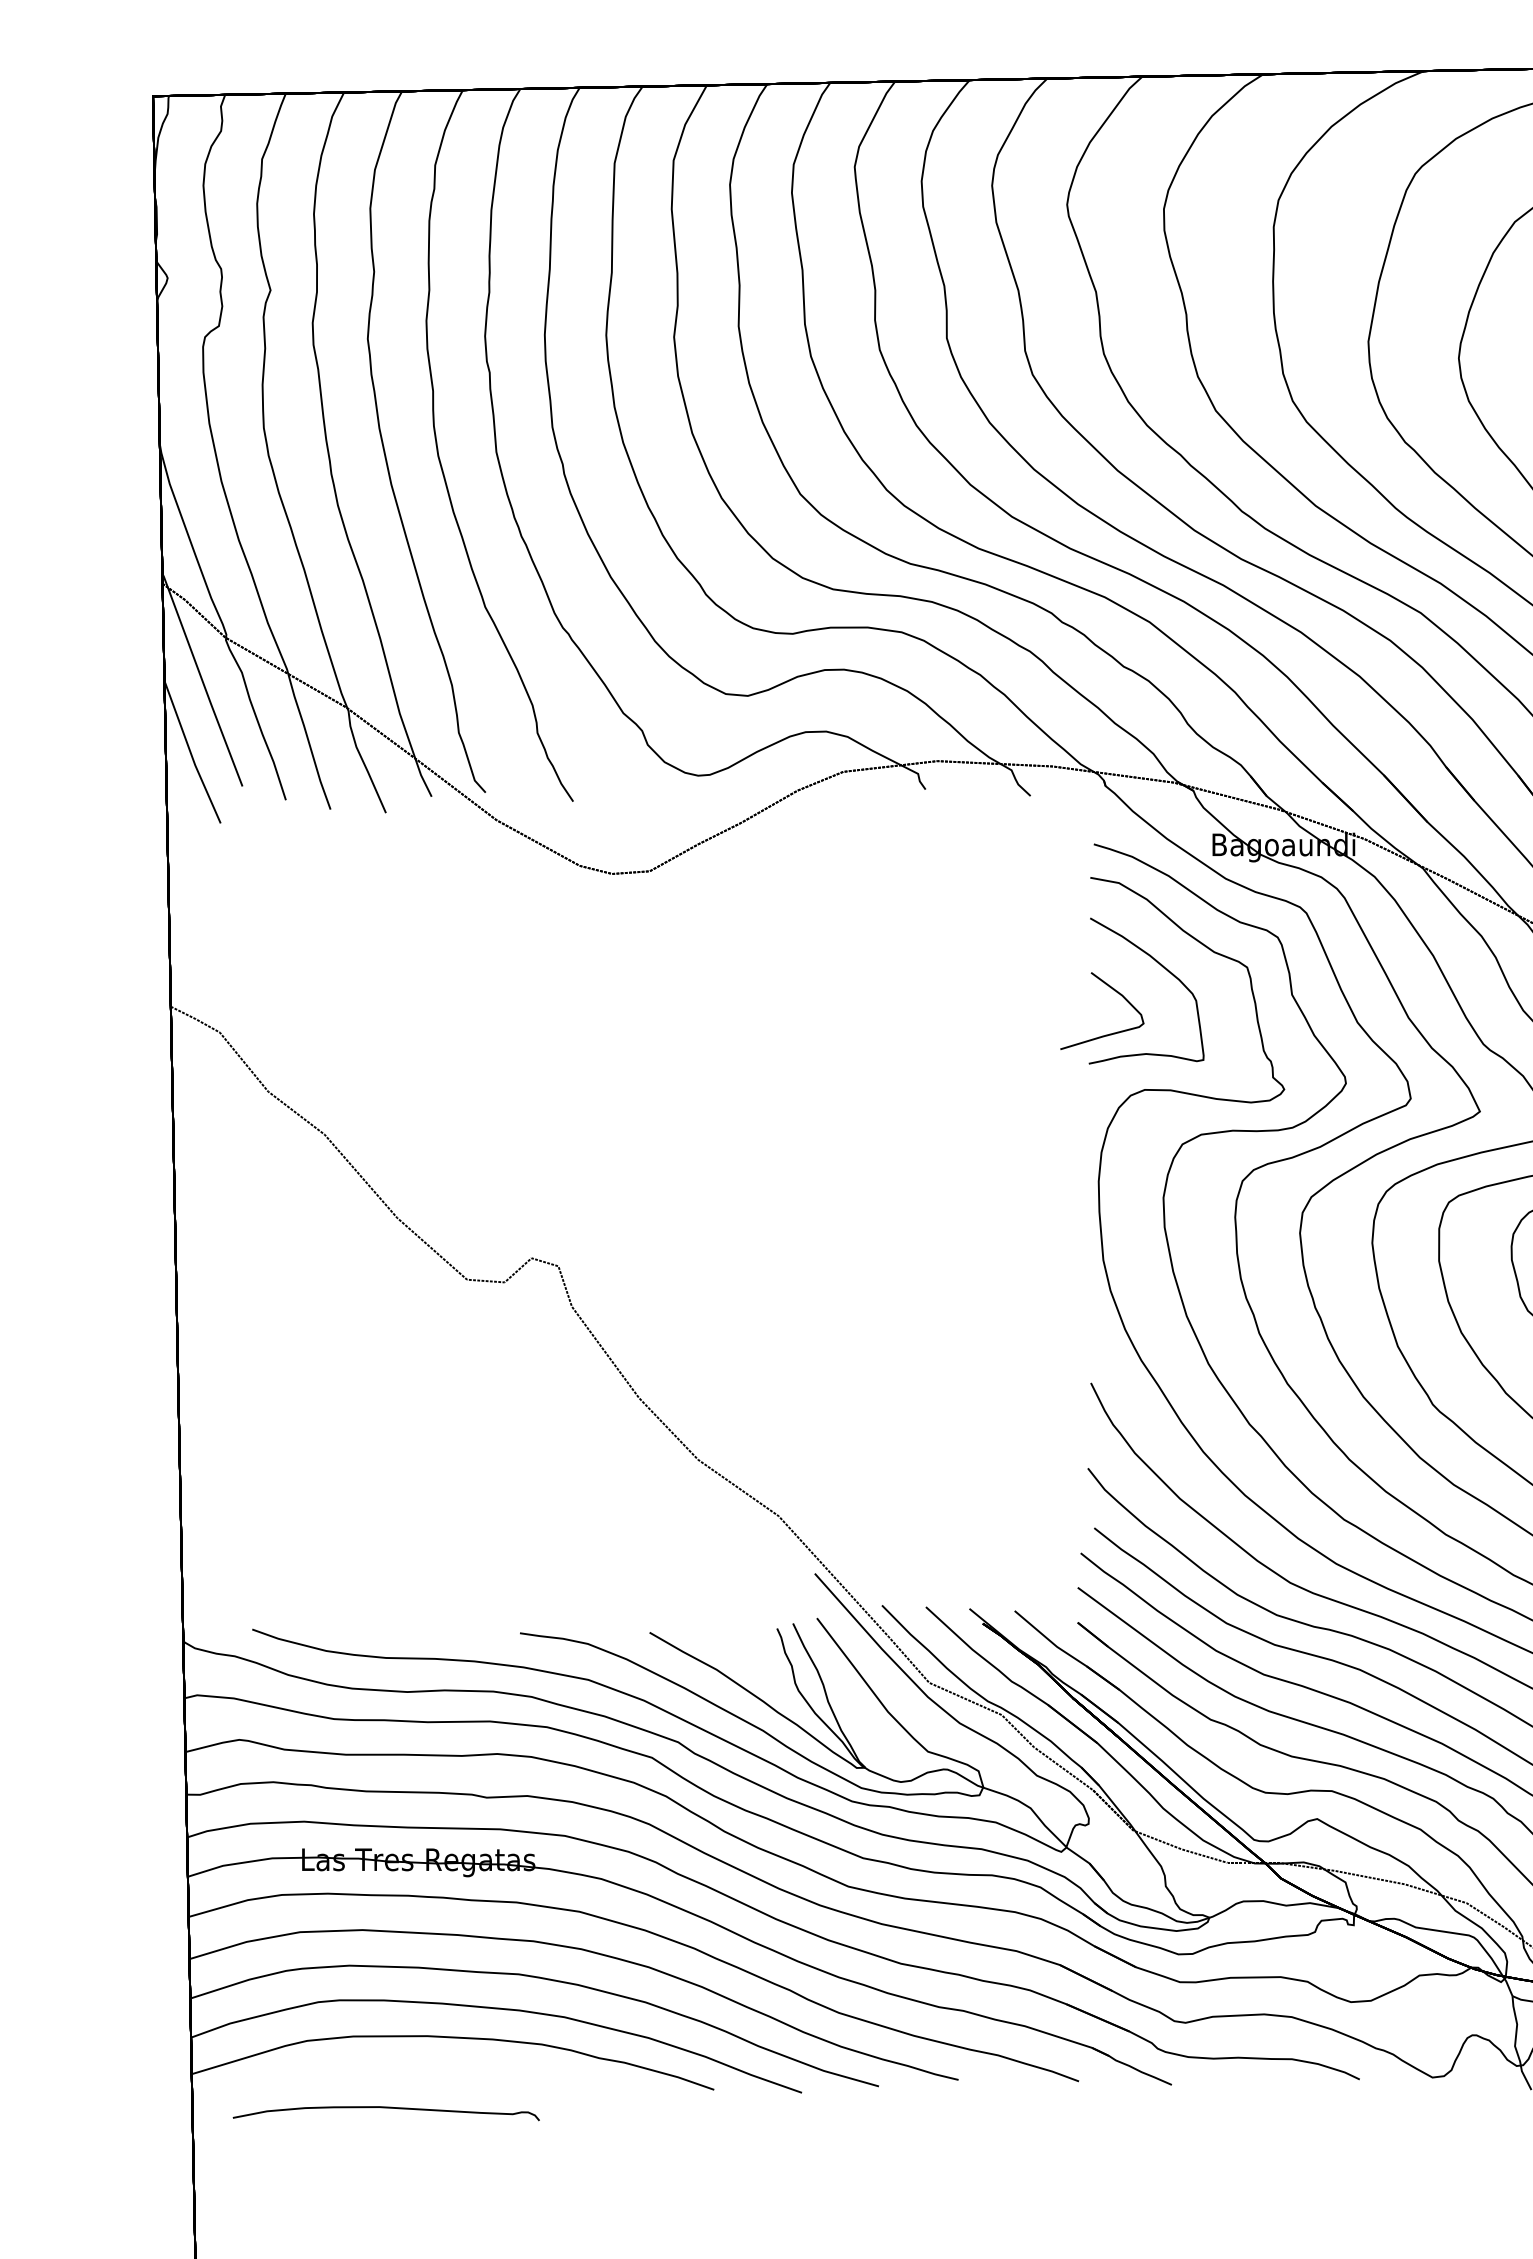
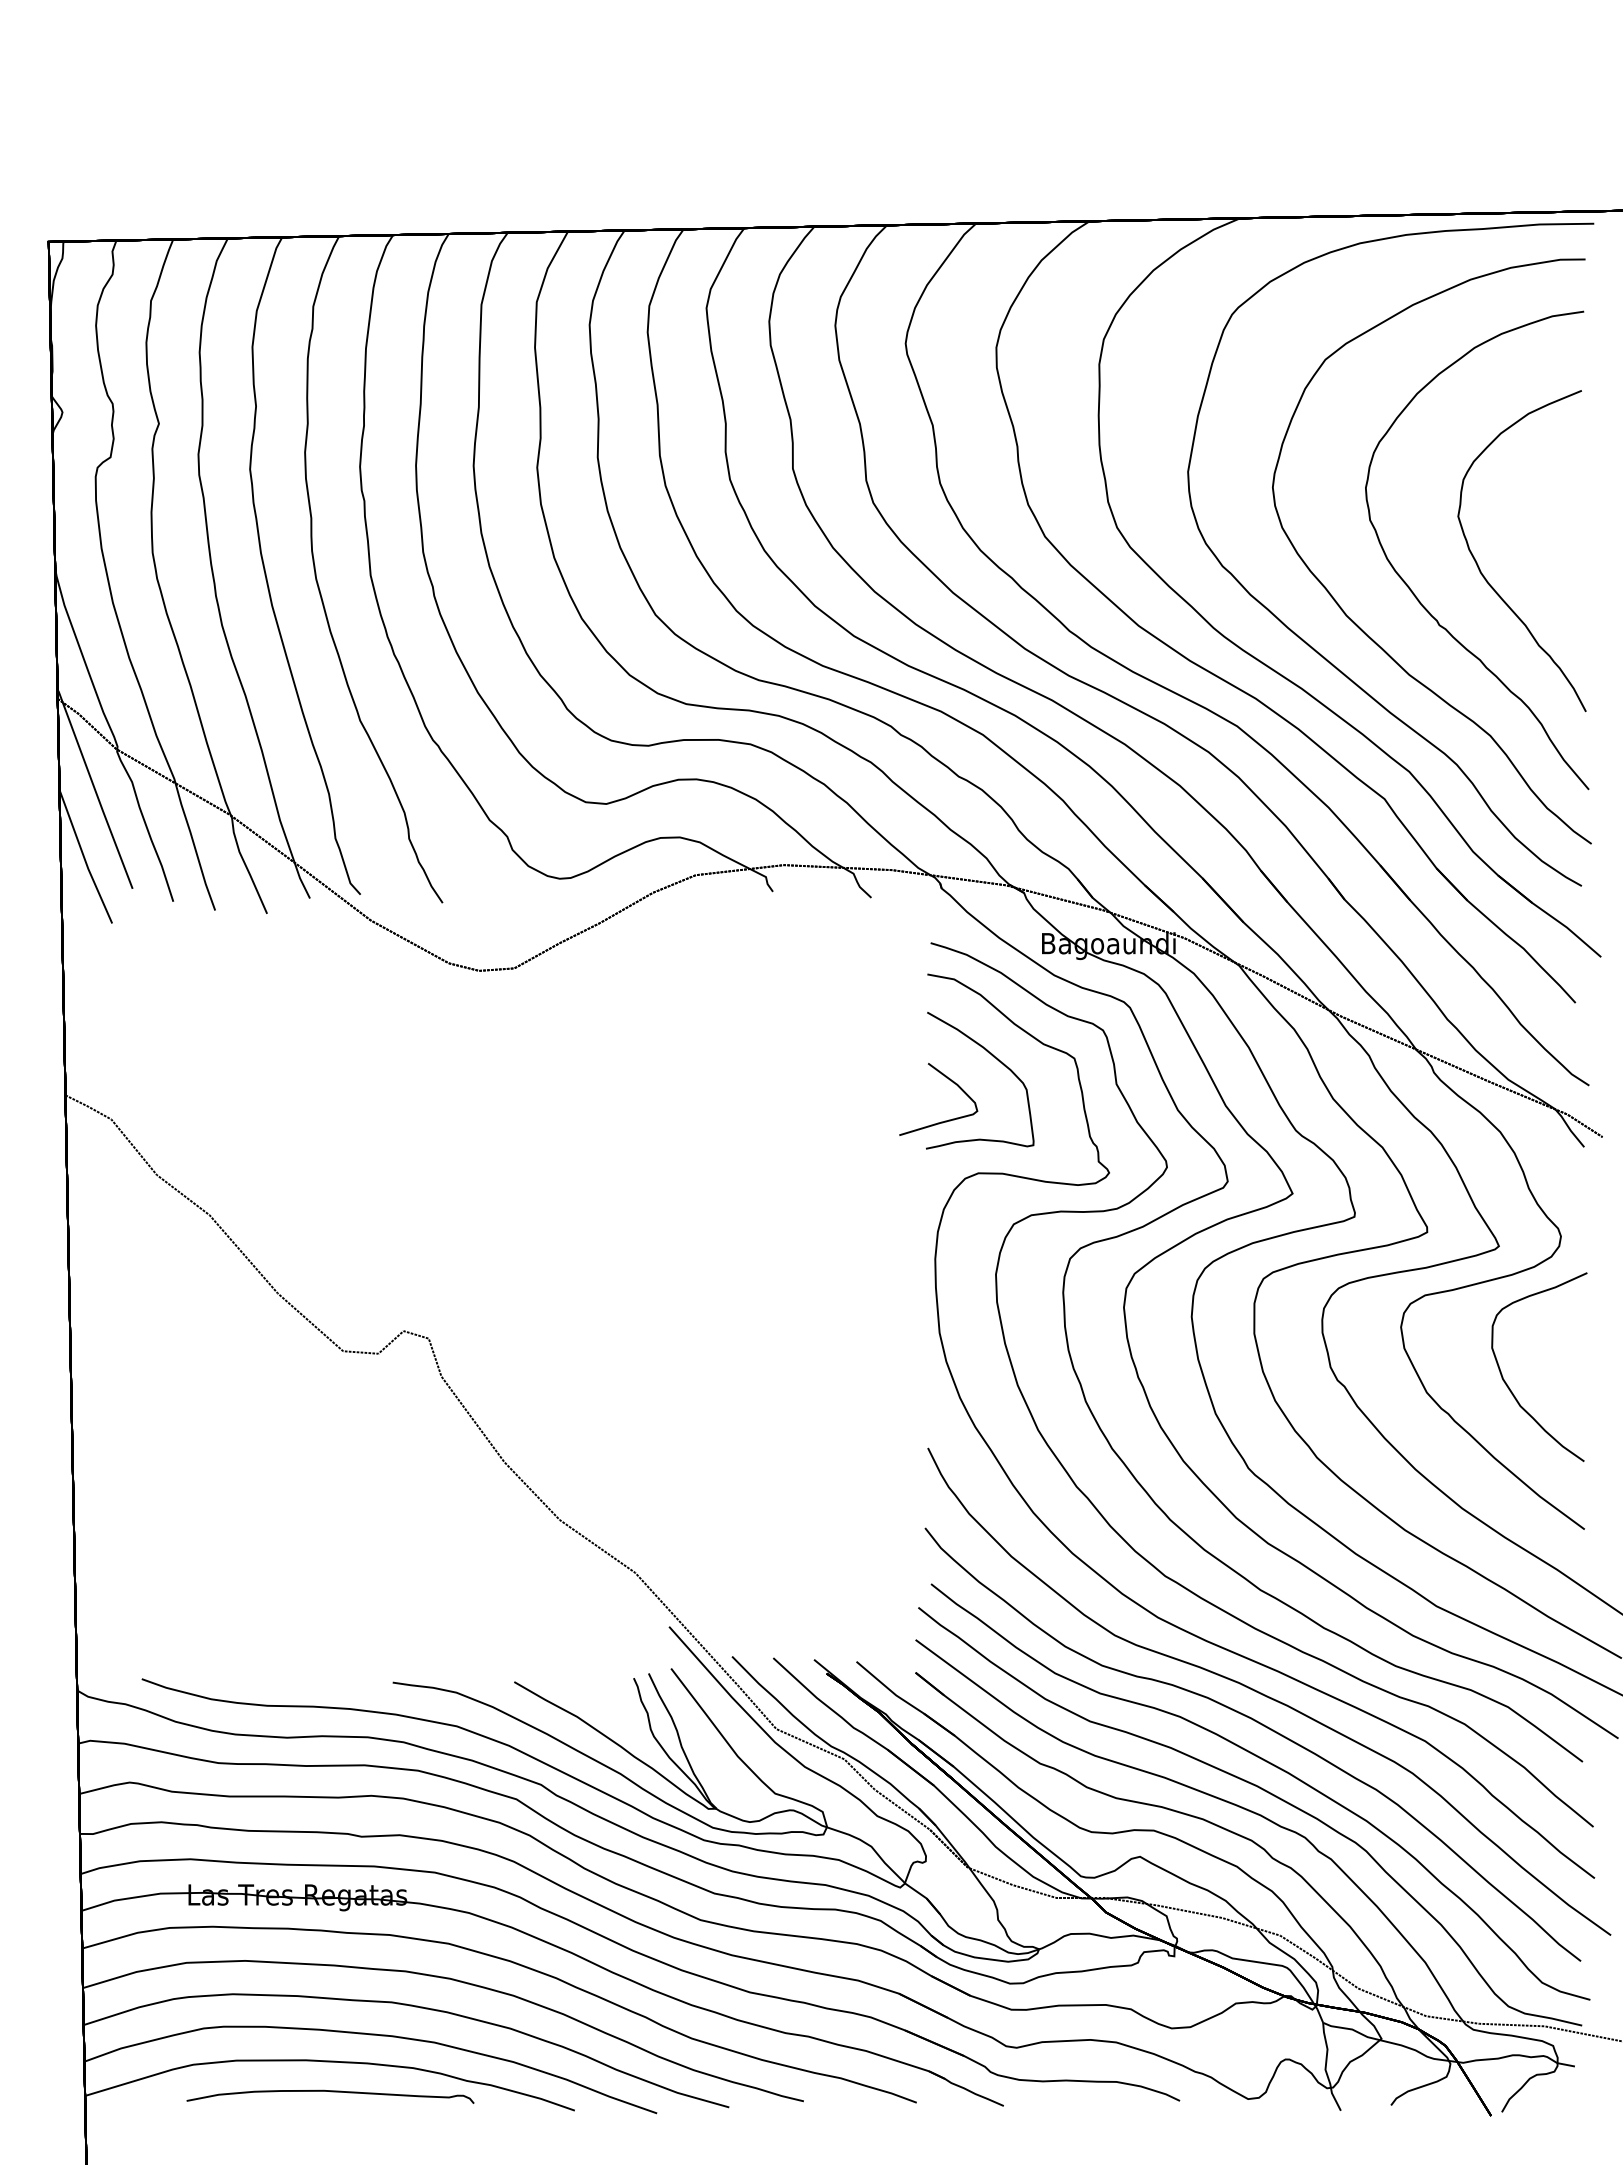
part: (386, 2113) -> (330, 2096), moved

